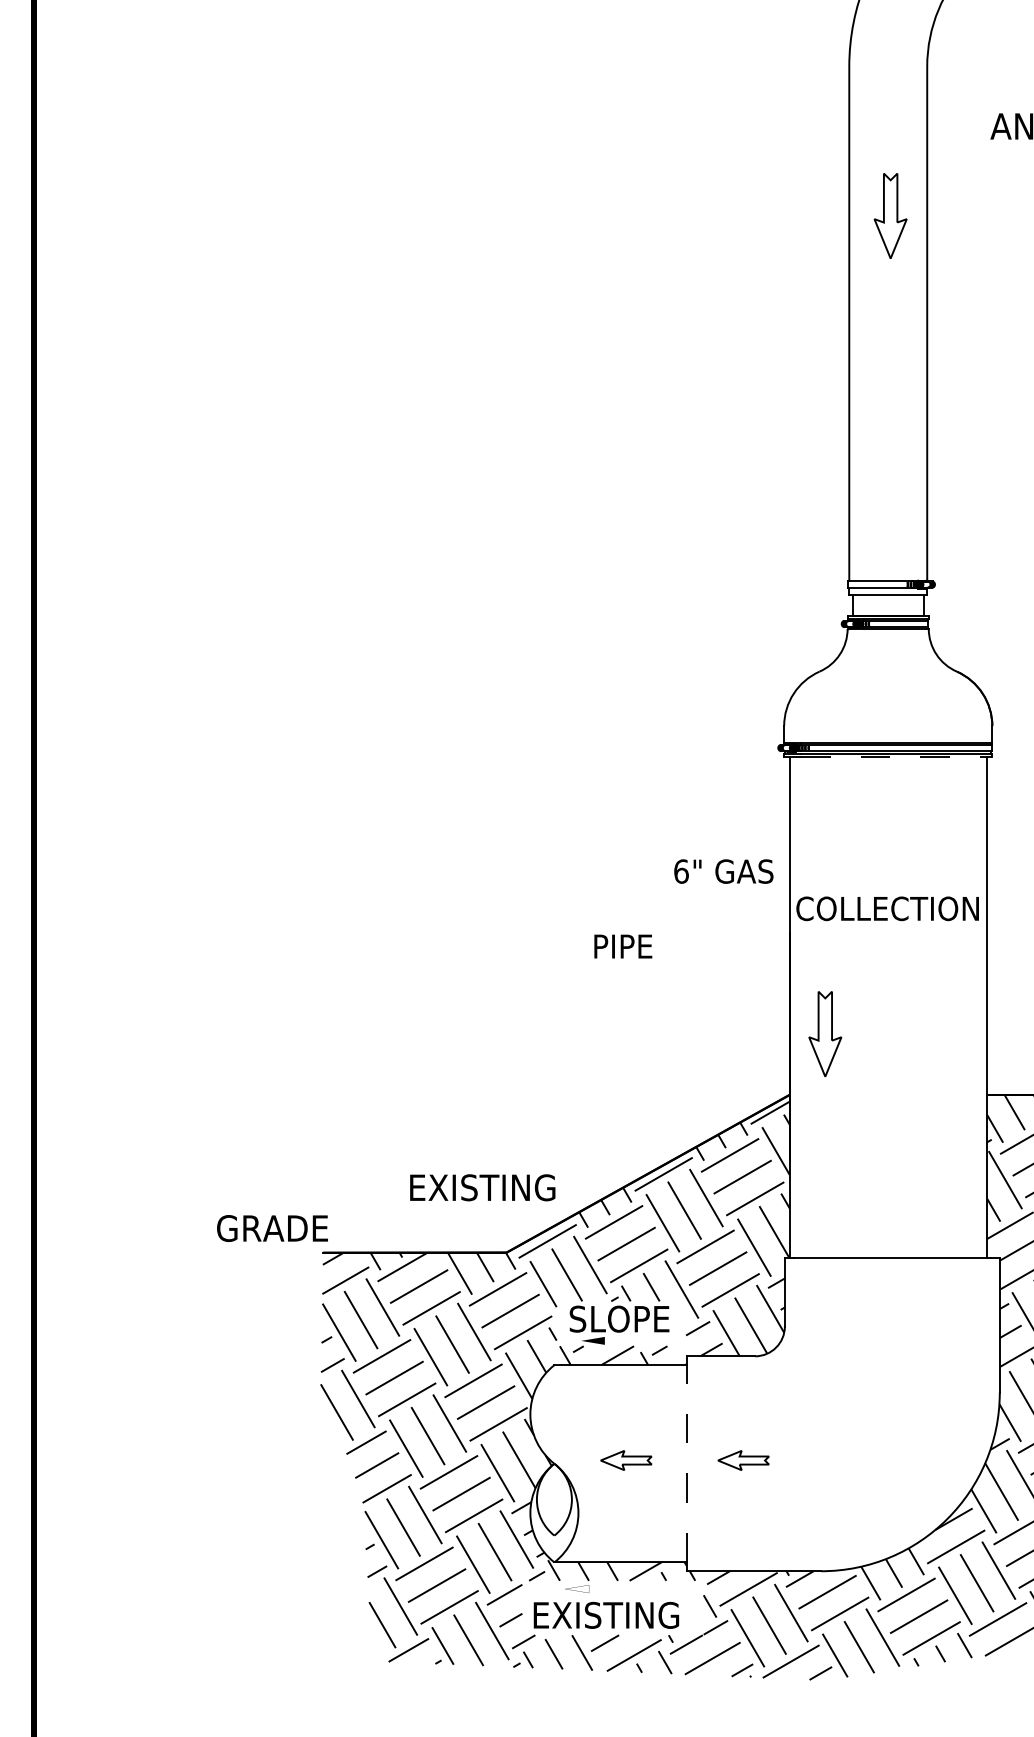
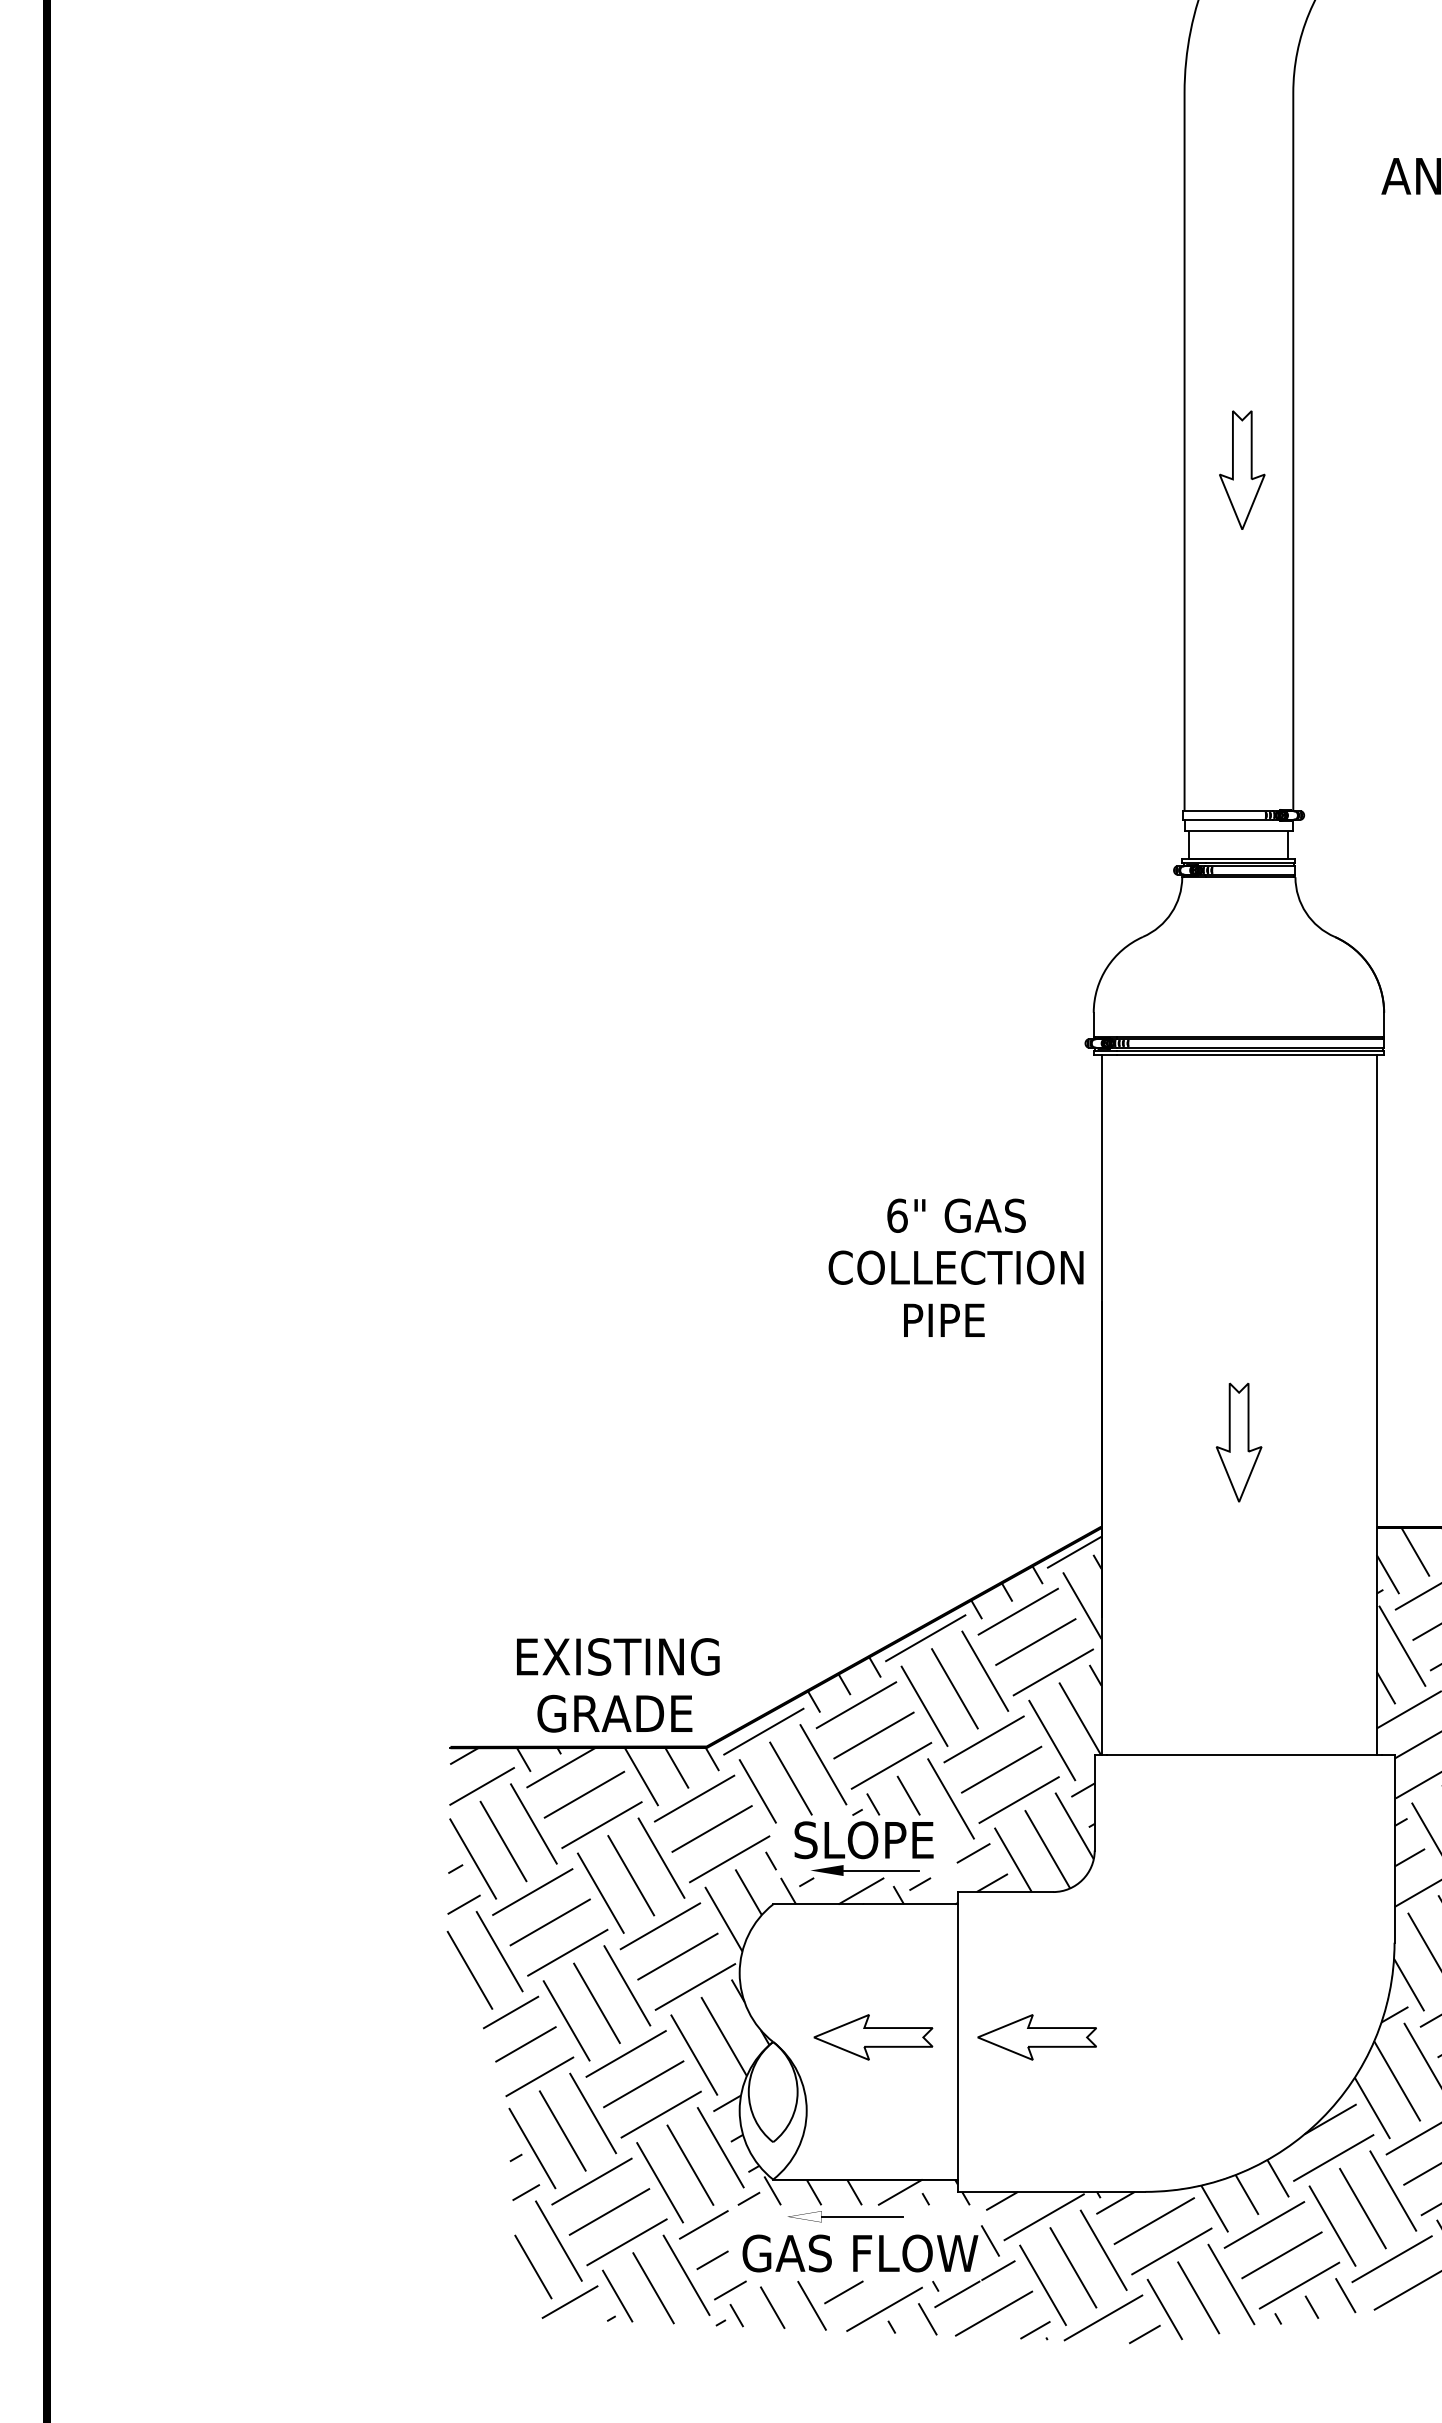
part: (890, 215) -> (1242, 469), moved
line: (897, 756) -> (1251, 1055), dashed -> solid
text: (723, 871) -> (956, 1215), moved
text: (887, 908) -> (955, 1267), moved
text: (623, 945) -> (944, 1319), moved
part: (824, 1034) -> (1238, 1442), moved
text: (482, 1187) -> (618, 1656), moved
text: (272, 1228) -> (614, 1713), moved
line: (632, 1340) -> (881, 1870), added
part: (626, 1460) -> (873, 2037), size x1.67
part: (743, 1460) -> (1036, 2037), size x1.67
line: (686, 1463) -> (957, 2041), dashed -> solid
line: (617, 1588) -> (861, 2216), added
text: (616, 1615) -> (860, 2253), EXISTING -> GAS FLOW

